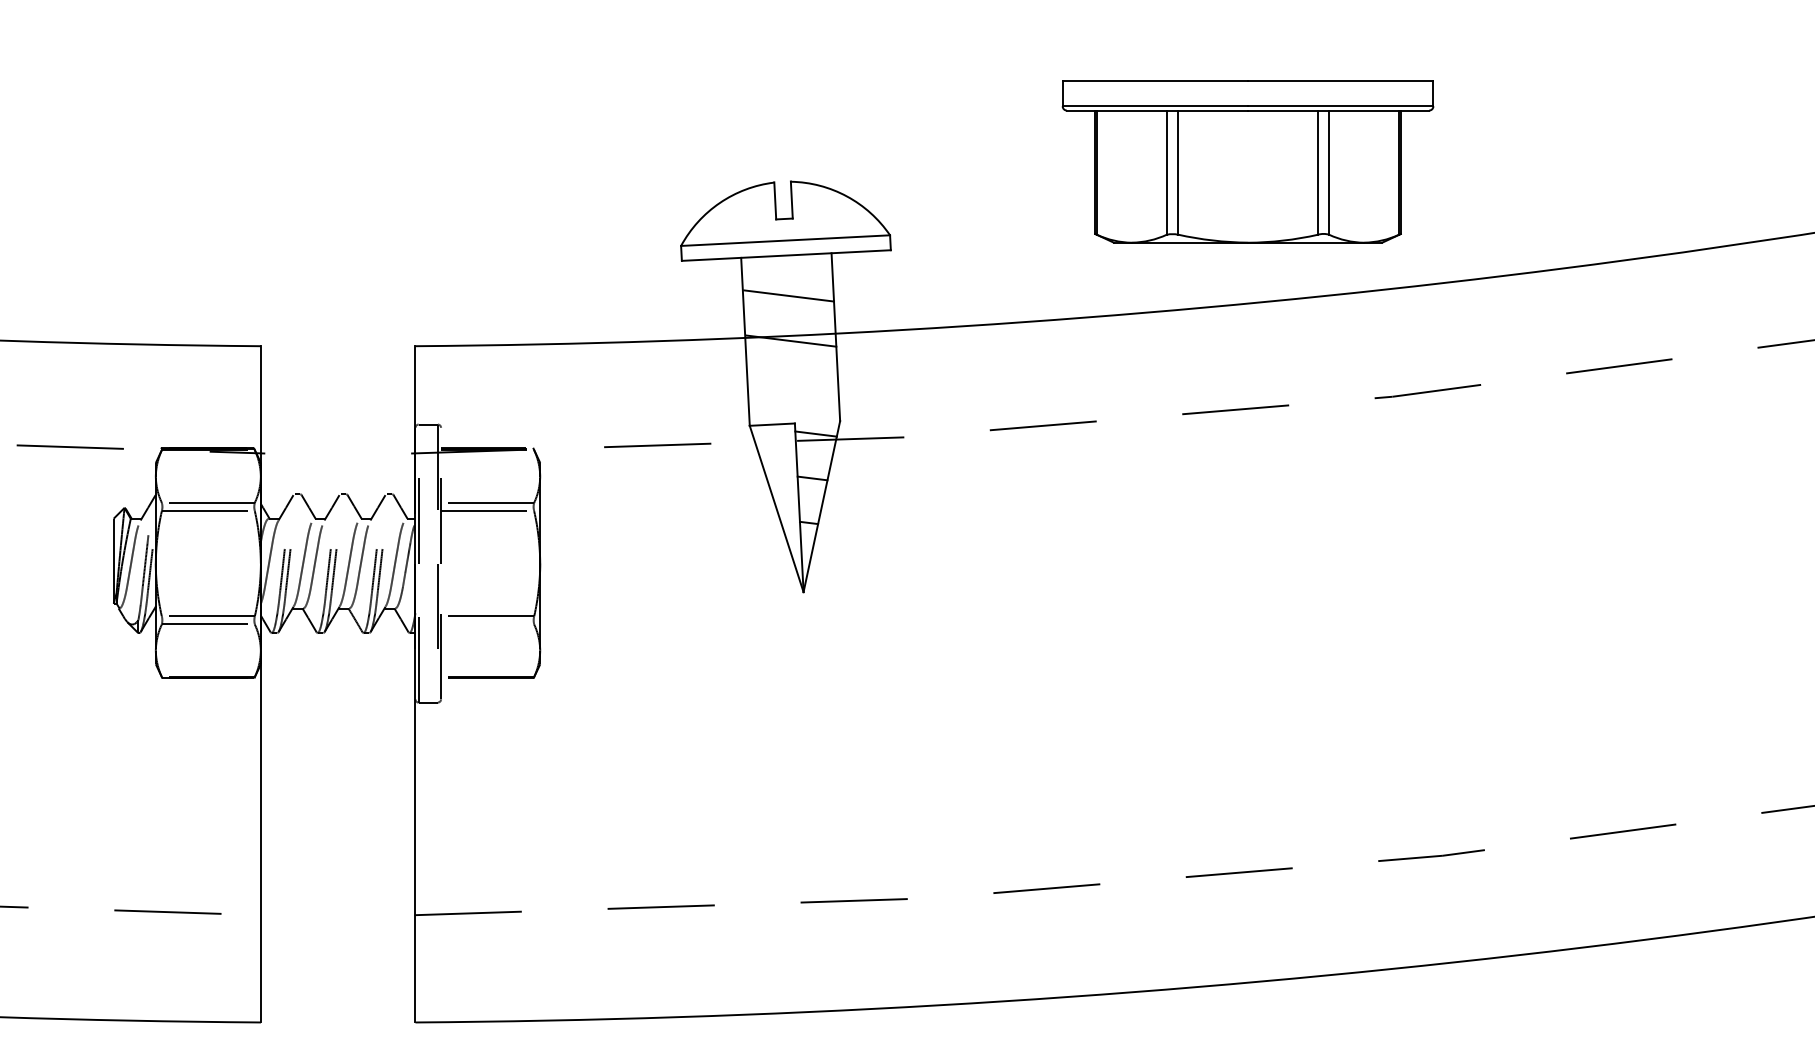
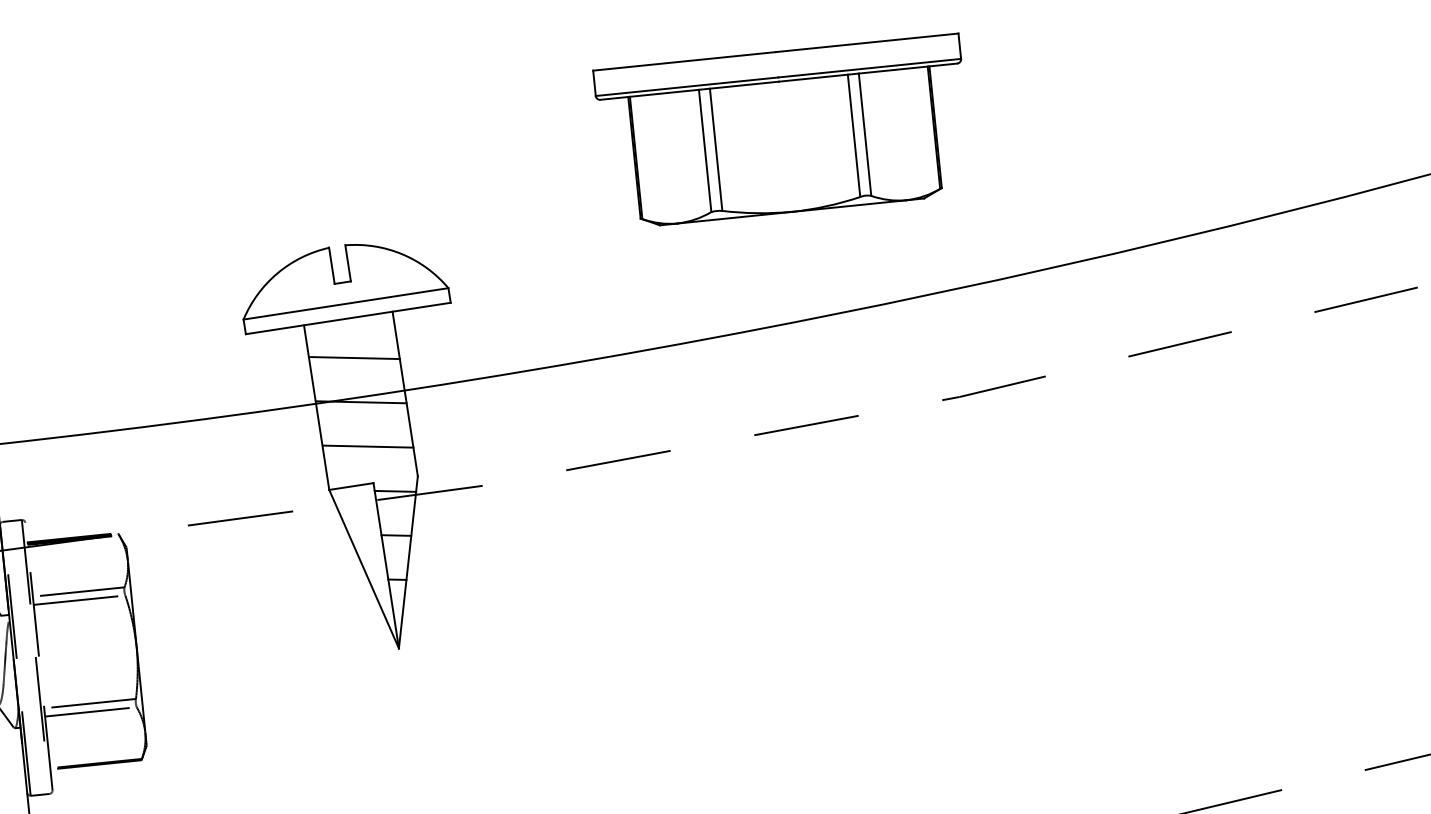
part: (1247, 161) -> (783, 131), moved
line: (793, 385) -> (368, 445), added
line: (487, 624) -> (90, 711), added

